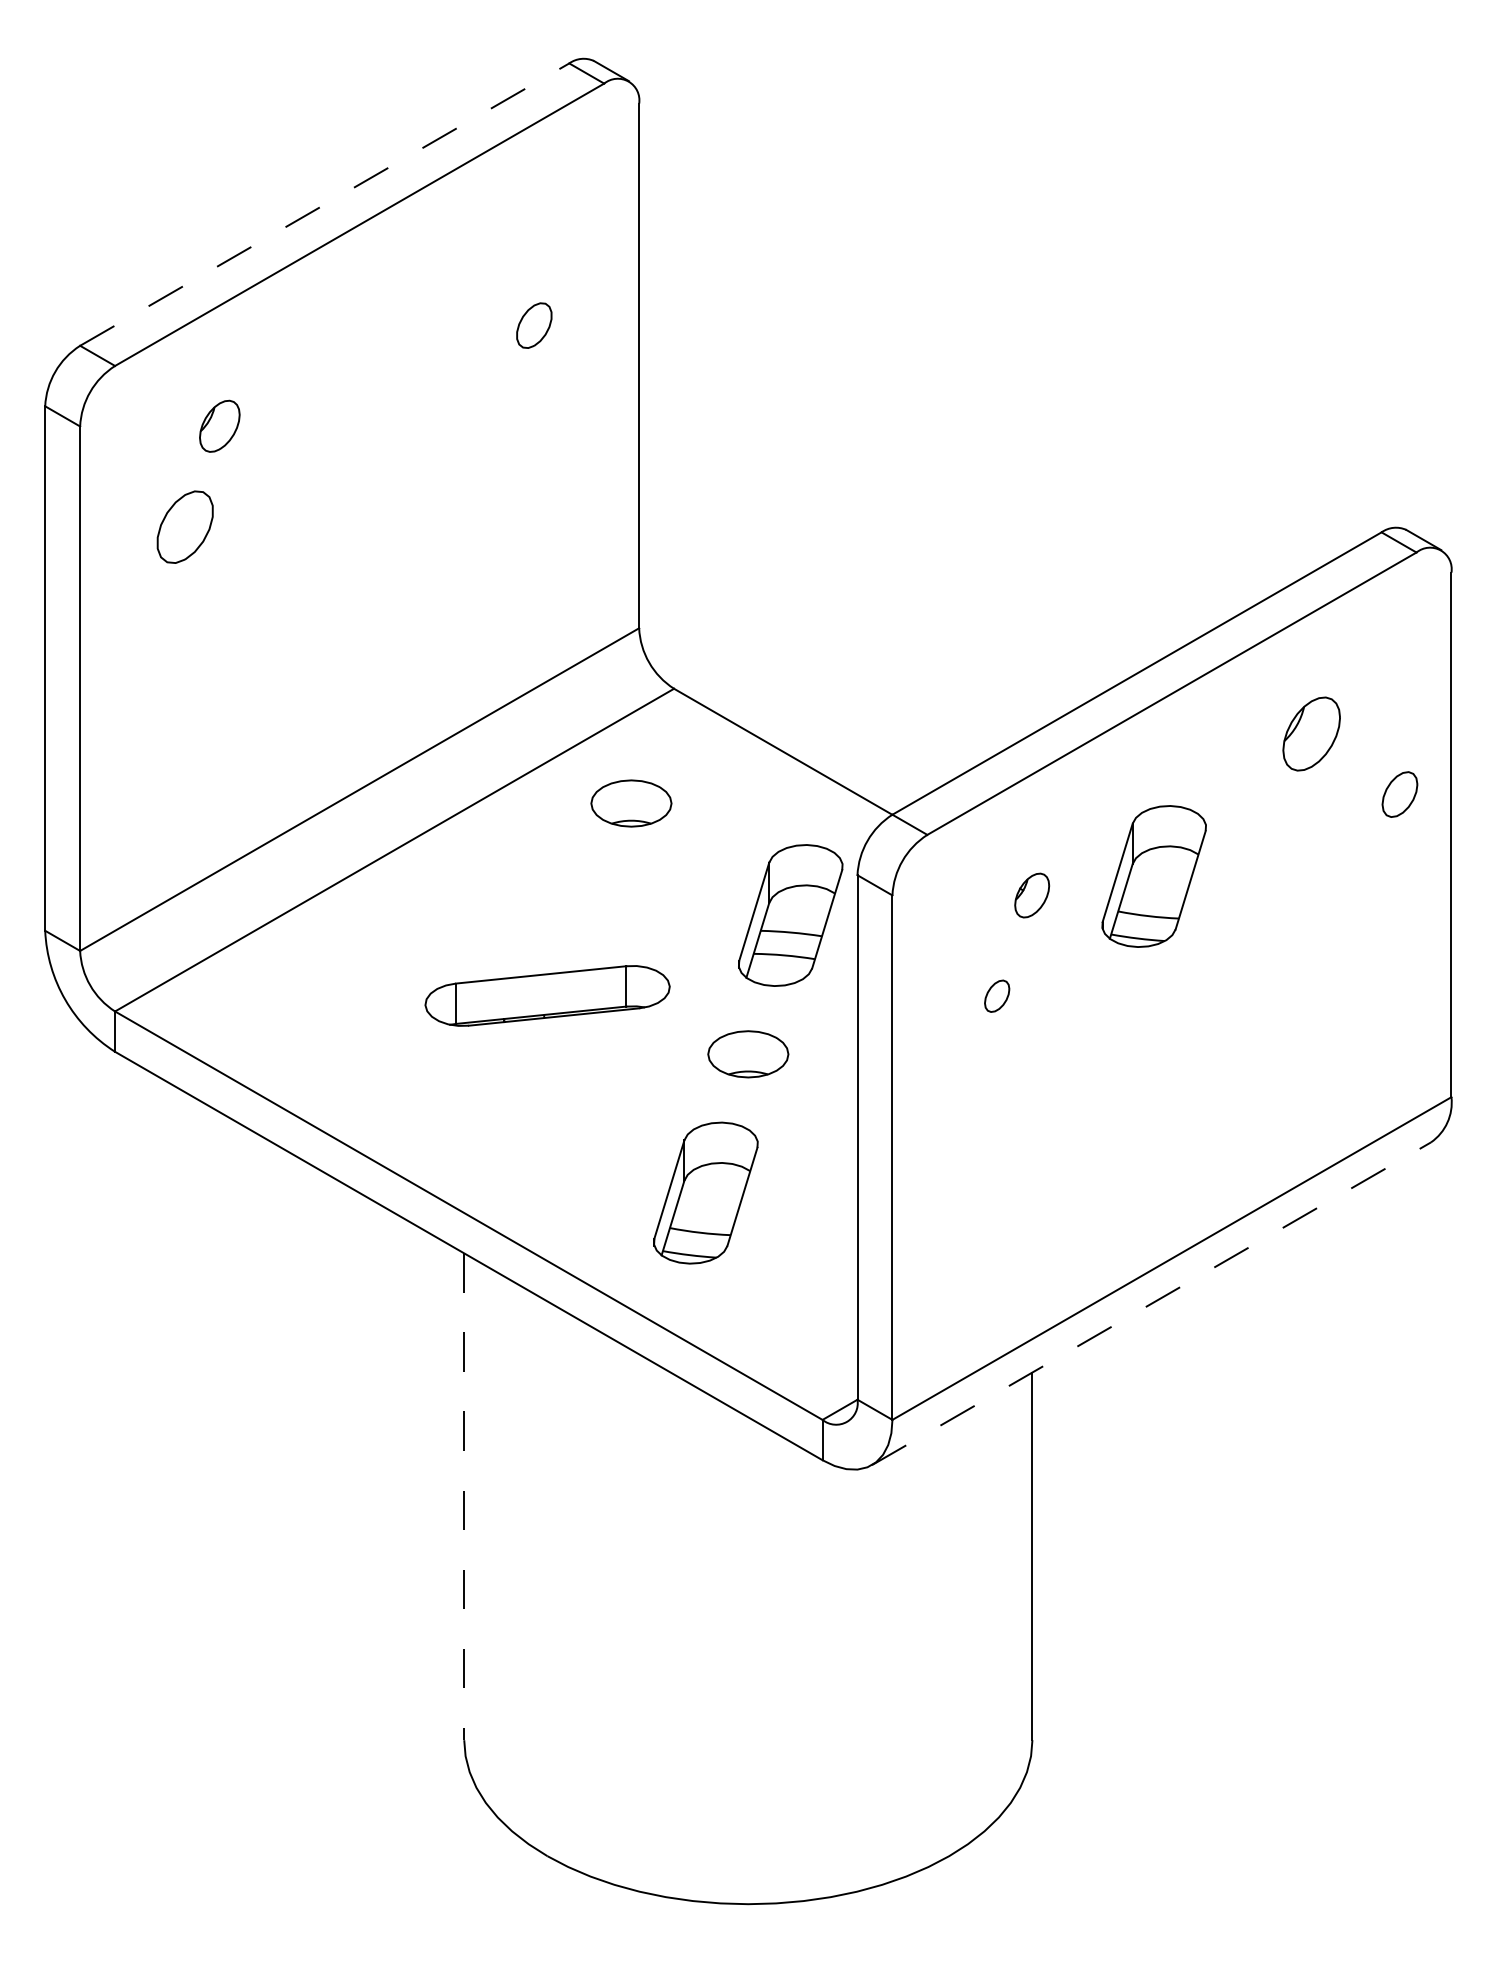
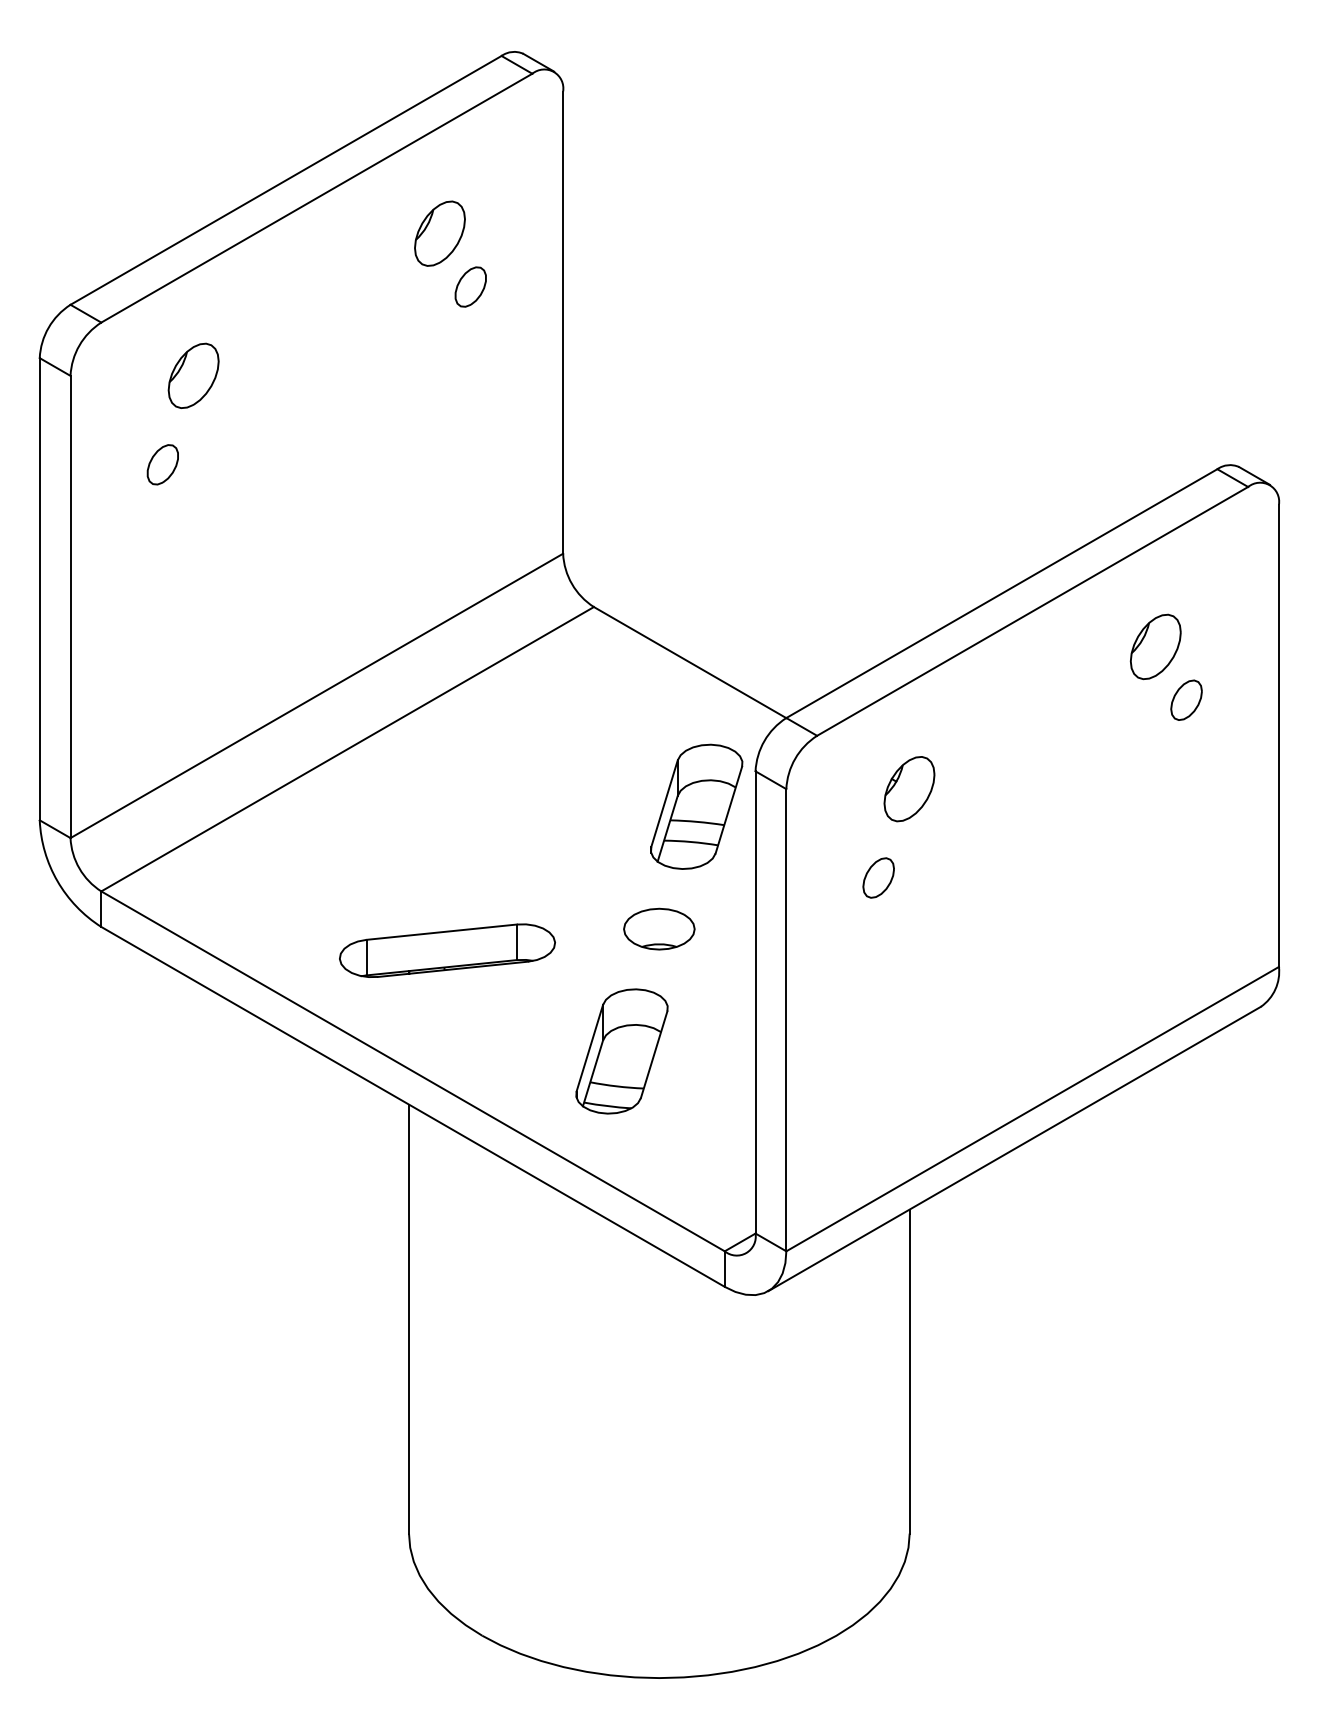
line: (325, 204) -> (286, 180), dashed -> solid
part: (498, 264) -> (439, 233), added
part: (219, 426) -> (193, 375), size x1.43
part: (184, 527) -> (162, 464), size x0.62
part: (1399, 793) -> (1186, 699), moved
part: (631, 802) -> (556, 707), removed
part: (1153, 876) -> (1016, 772), removed
part: (1032, 895) -> (909, 789), size x1.67
part: (547, 995) -> (447, 950), moved
part: (997, 995) -> (878, 877), size x1.43
line: (1152, 1303) -> (1015, 1148), dashed -> solid
line: (464, 1497) -> (409, 1319), dashed -> solid

